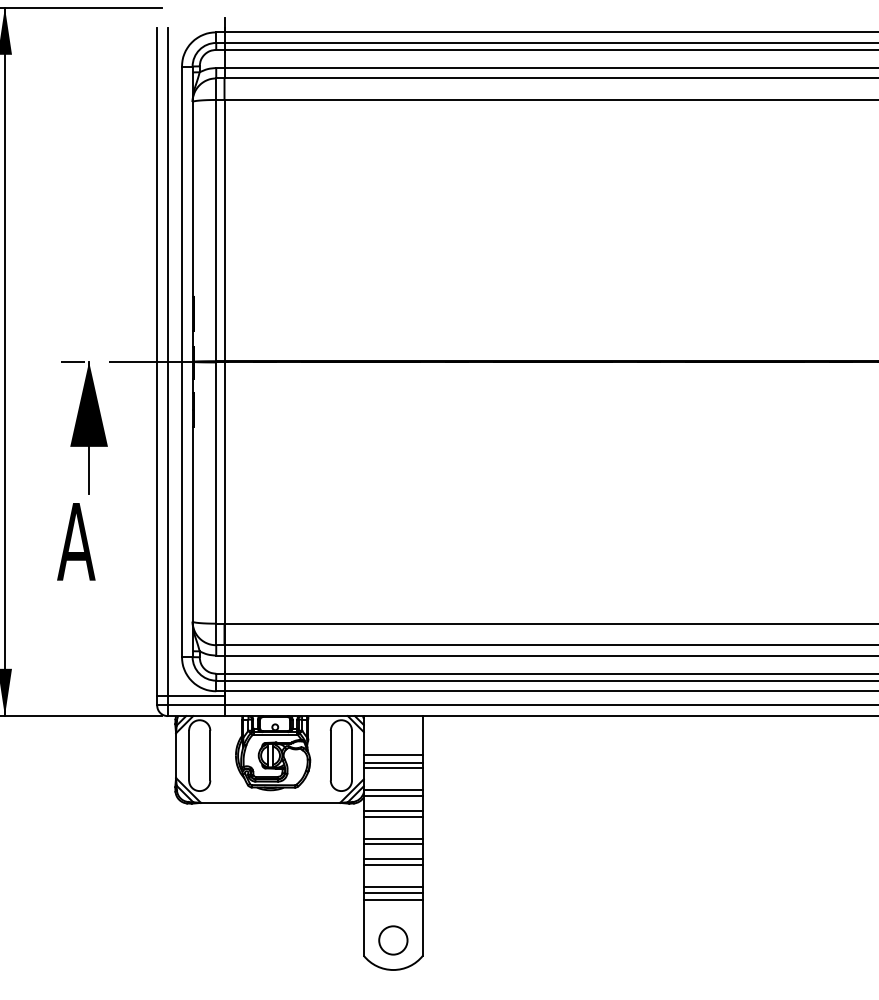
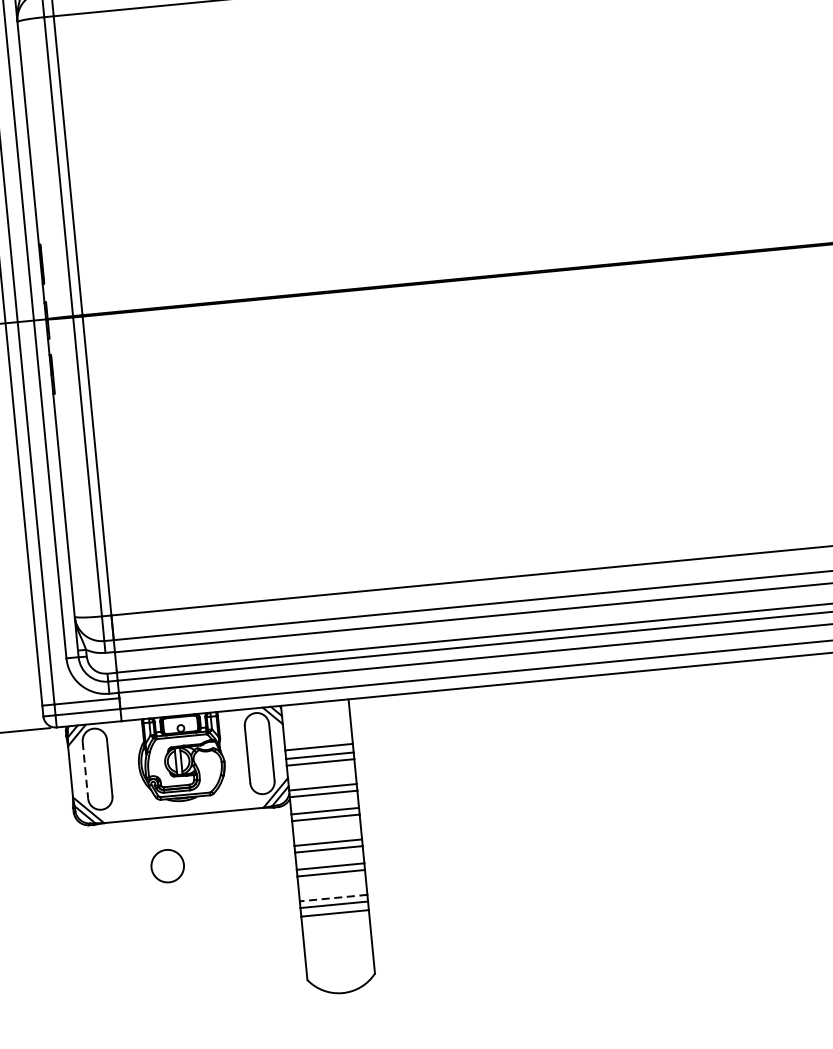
line: (189, 755) -> (85, 770), solid -> dashed
line: (393, 886) -> (333, 897), solid -> dashed
circle: (393, 940) -> (167, 866), moved

